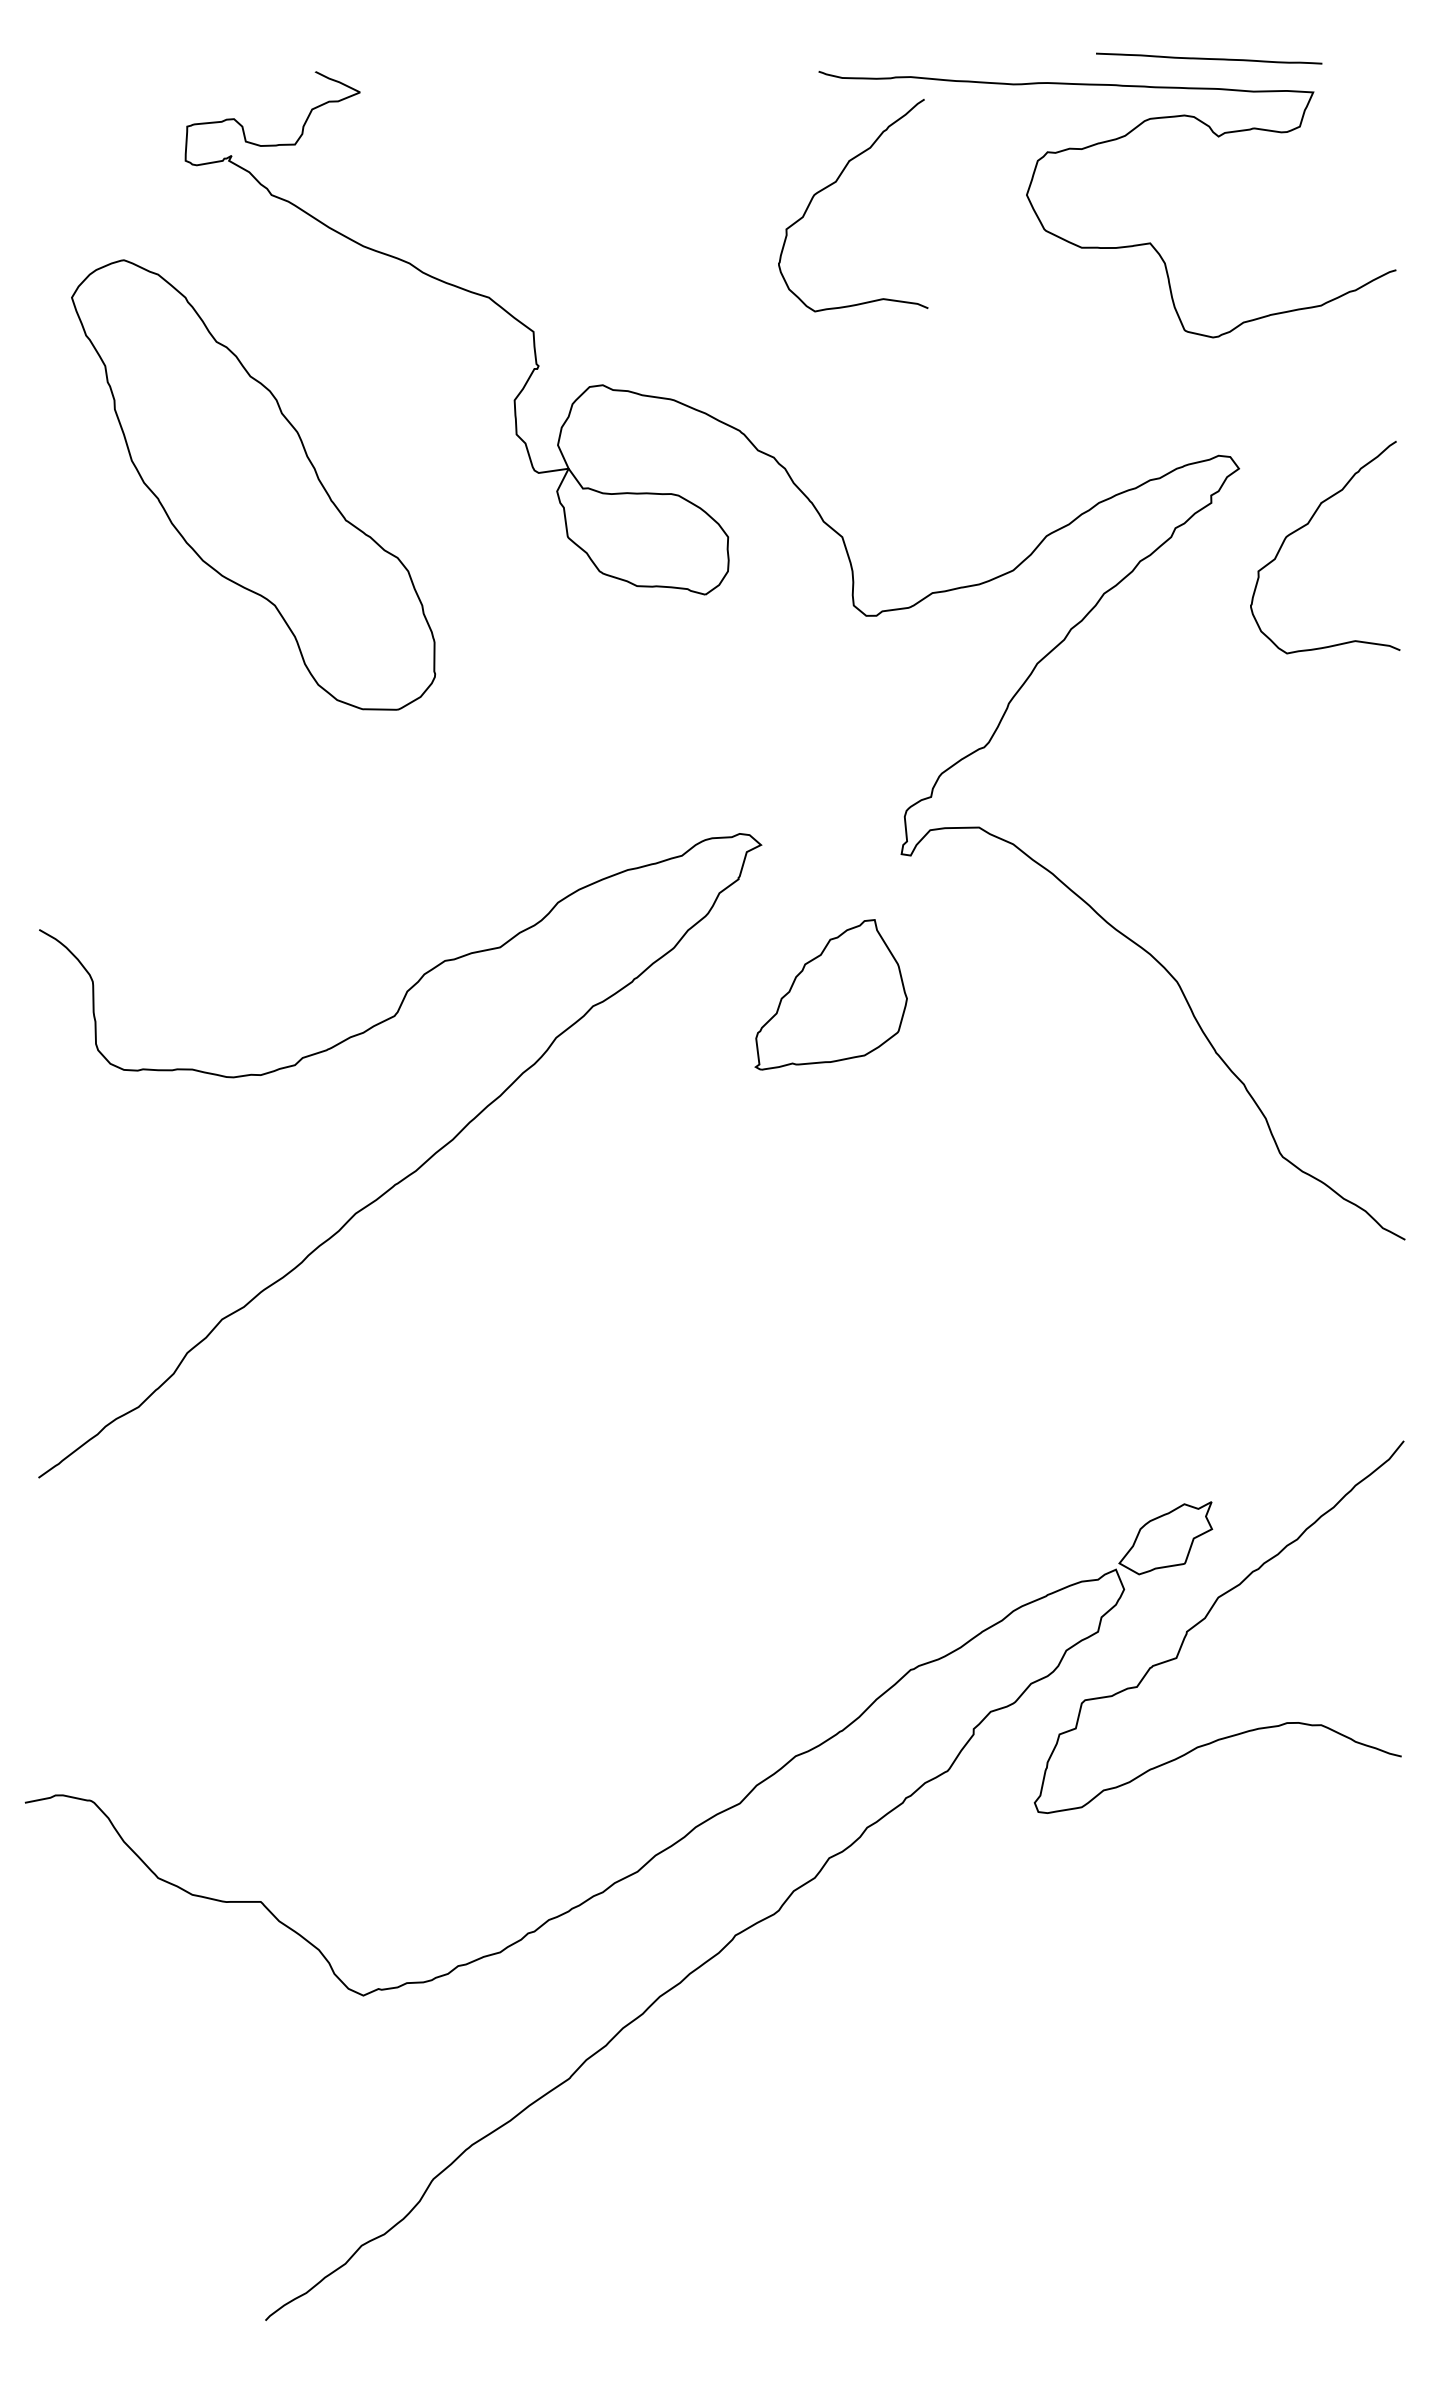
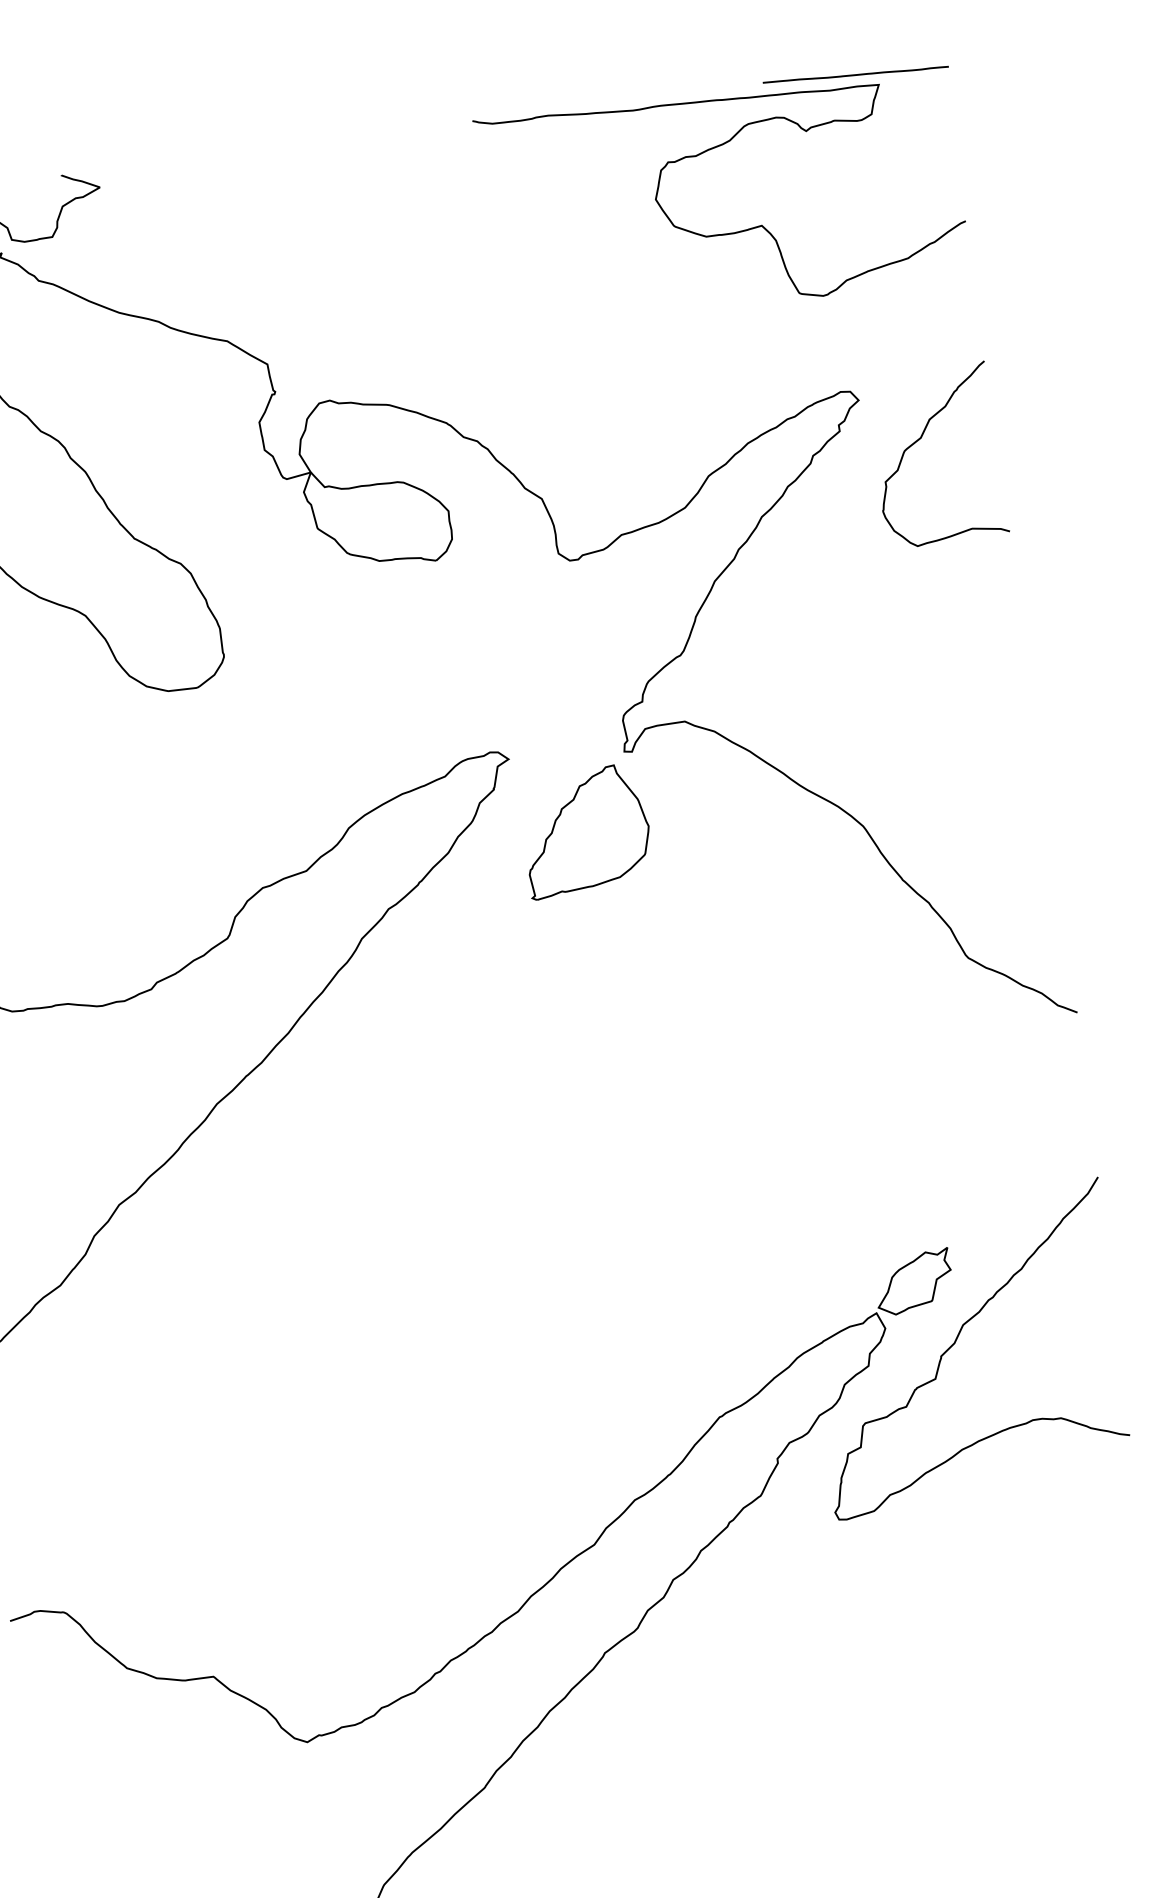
line: (1209, 58) -> (856, 74), moved
curve: (835, 183) -> (498, 210), removed
part: (830, 994) -> (585, 830), moved

